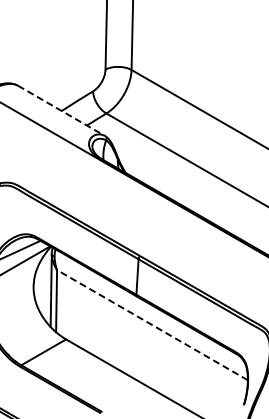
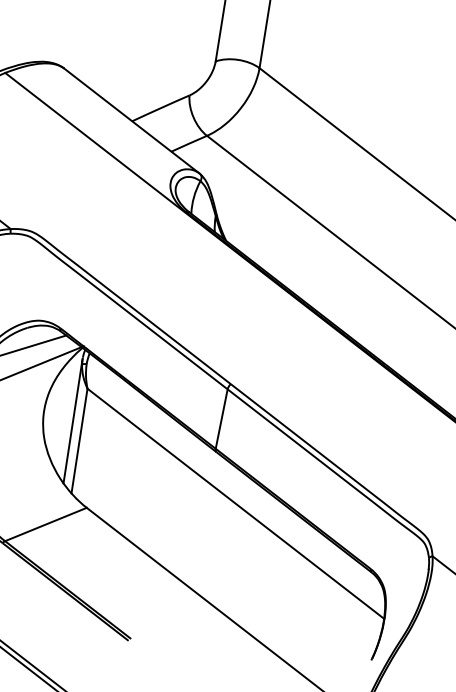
line: (61, 111) -> (131, 122), dashed -> solid
line: (152, 324) -> (236, 502), dashed -> solid

